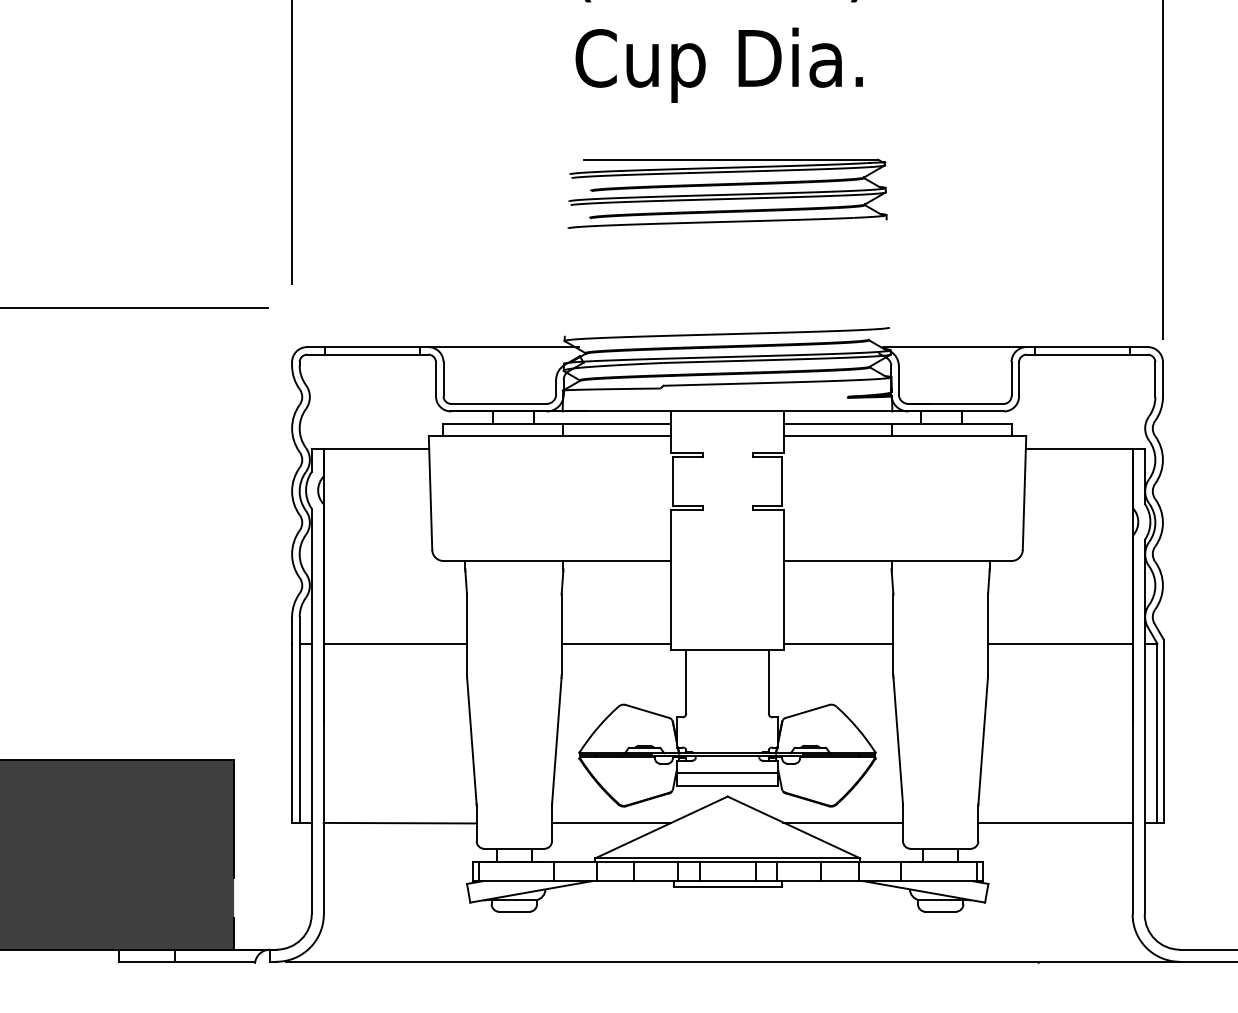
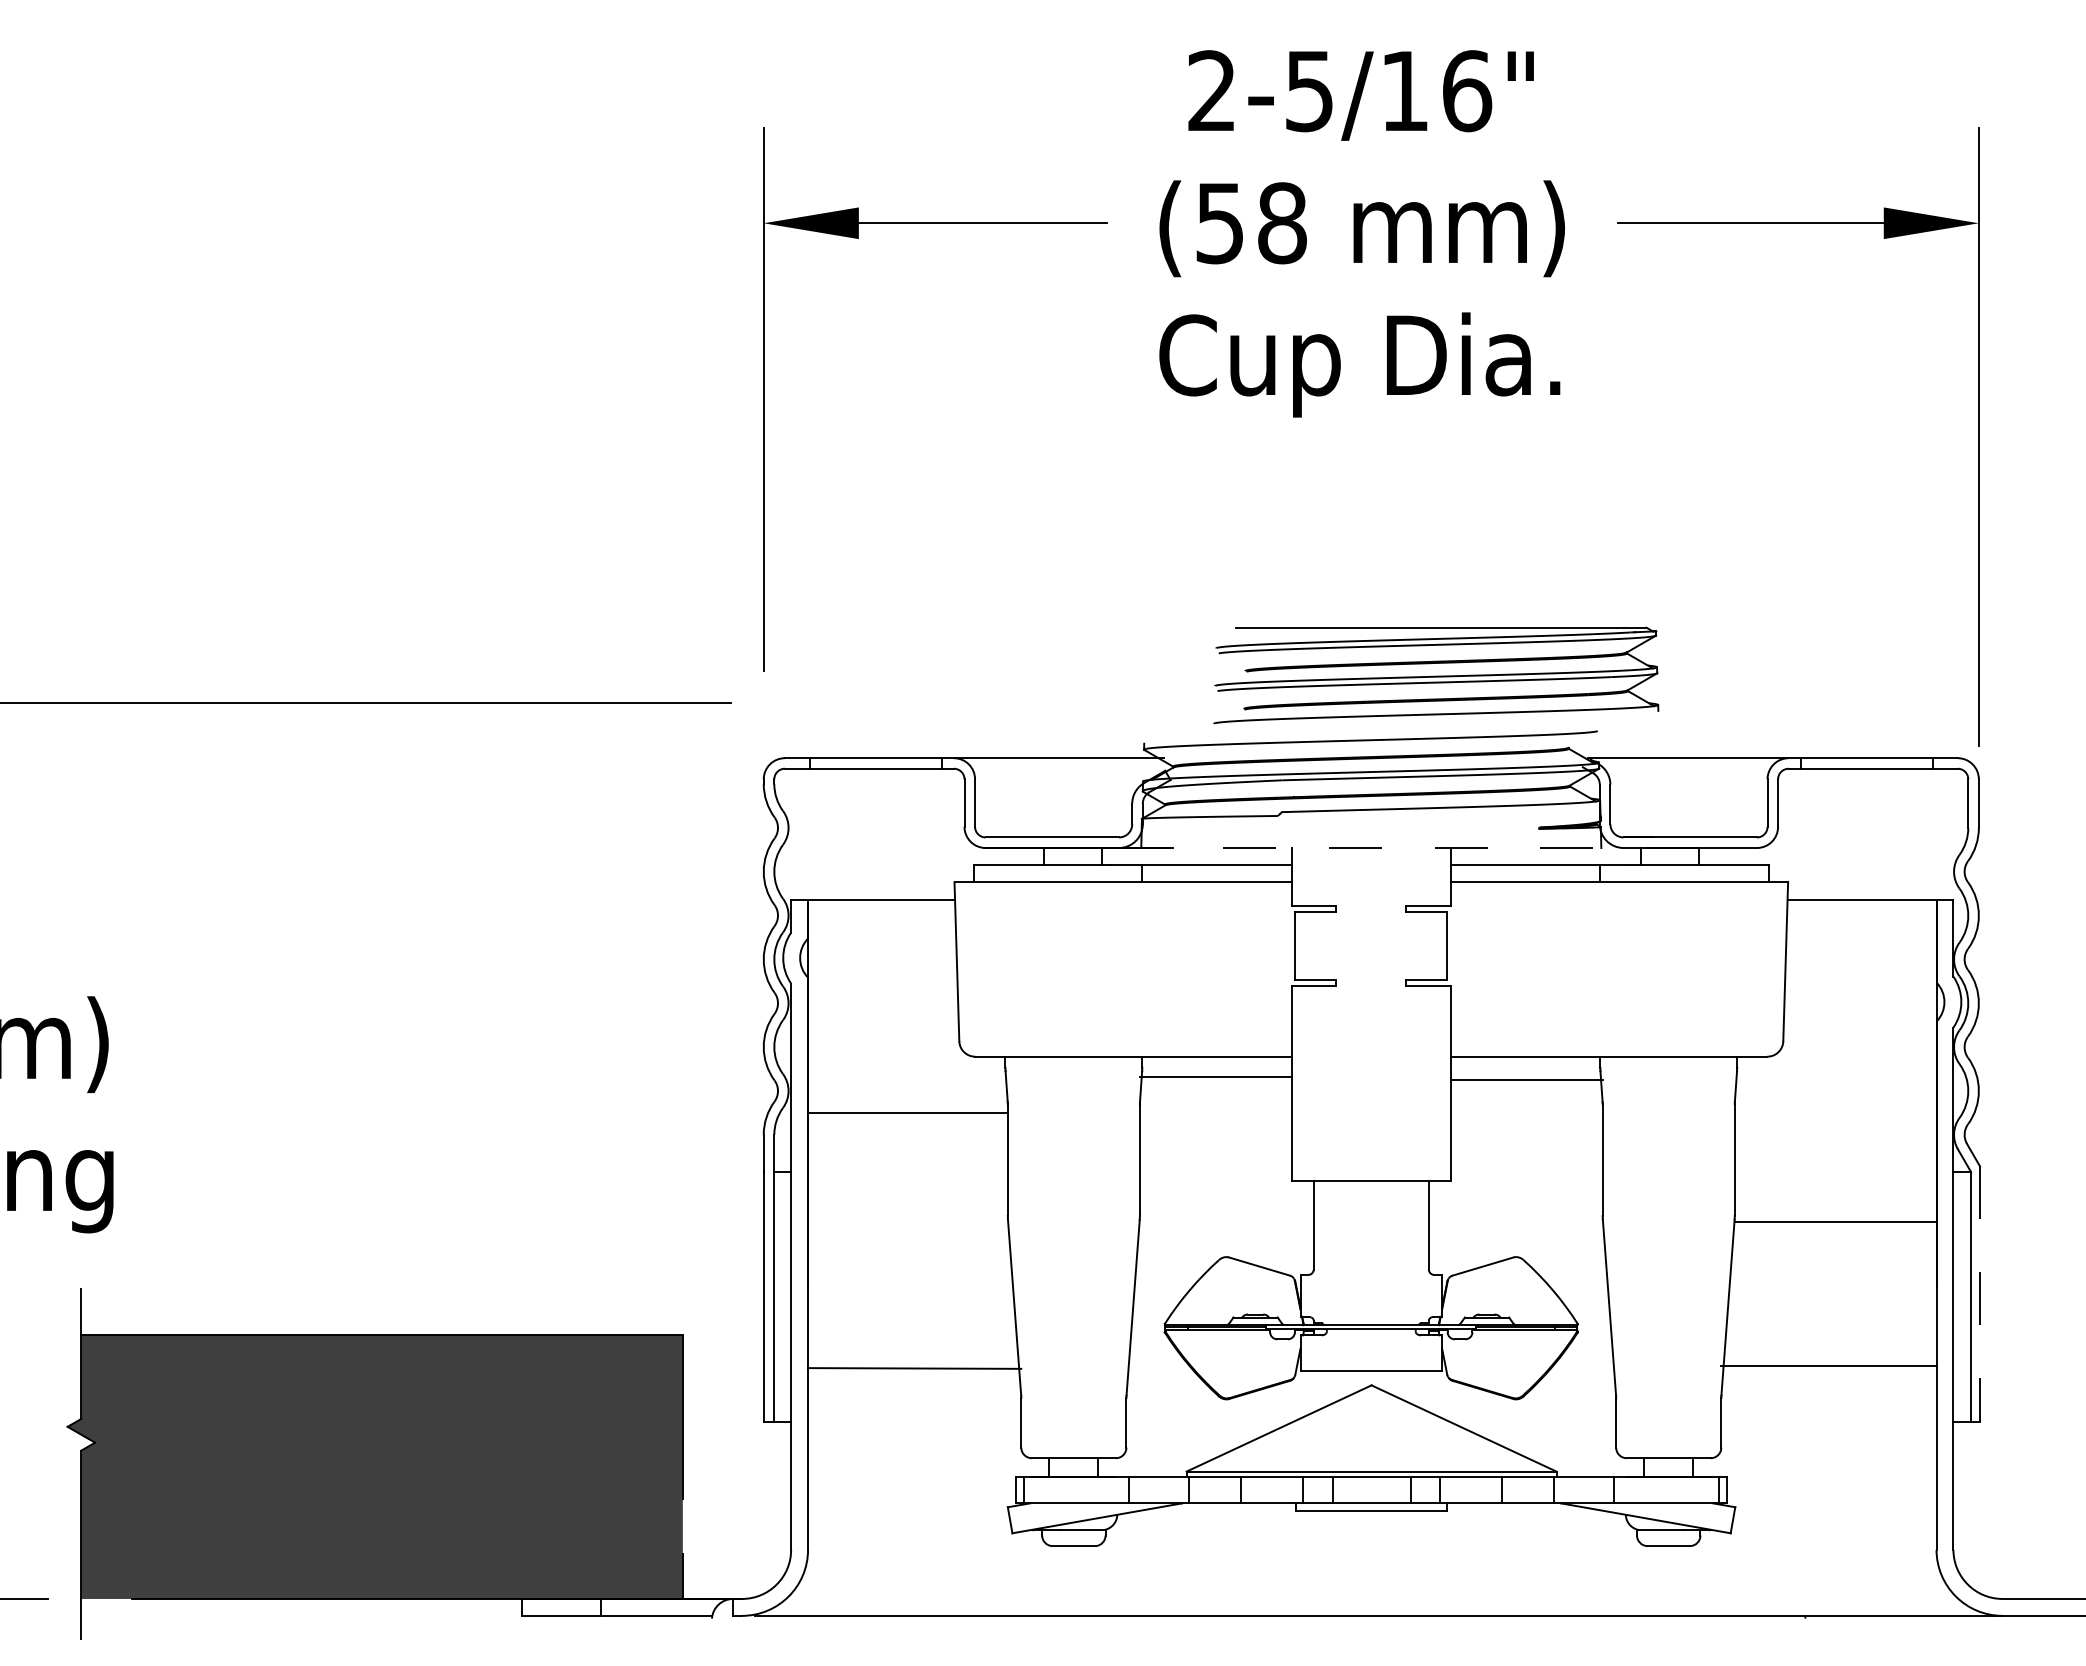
part: (727, 193) -> (1436, 675), moved
line: (727, 411) -> (1371, 848), solid -> dashed
line: (395, 643) -> (907, 1112), moved
line: (615, 643) -> (1215, 1076), moved
line: (838, 643) -> (1526, 1079), moved
line: (1060, 643) -> (1835, 1221), moved
line: (1164, 731) -> (1980, 1294), solid -> dashed
line: (727, 773) -> (1371, 1352), removed
line: (1055, 822) -> (1828, 1365), moved
line: (400, 823) -> (914, 1368), moved
line: (611, 823) -> (1209, 1422), removed
line: (843, 823) -> (1532, 1422), removed

